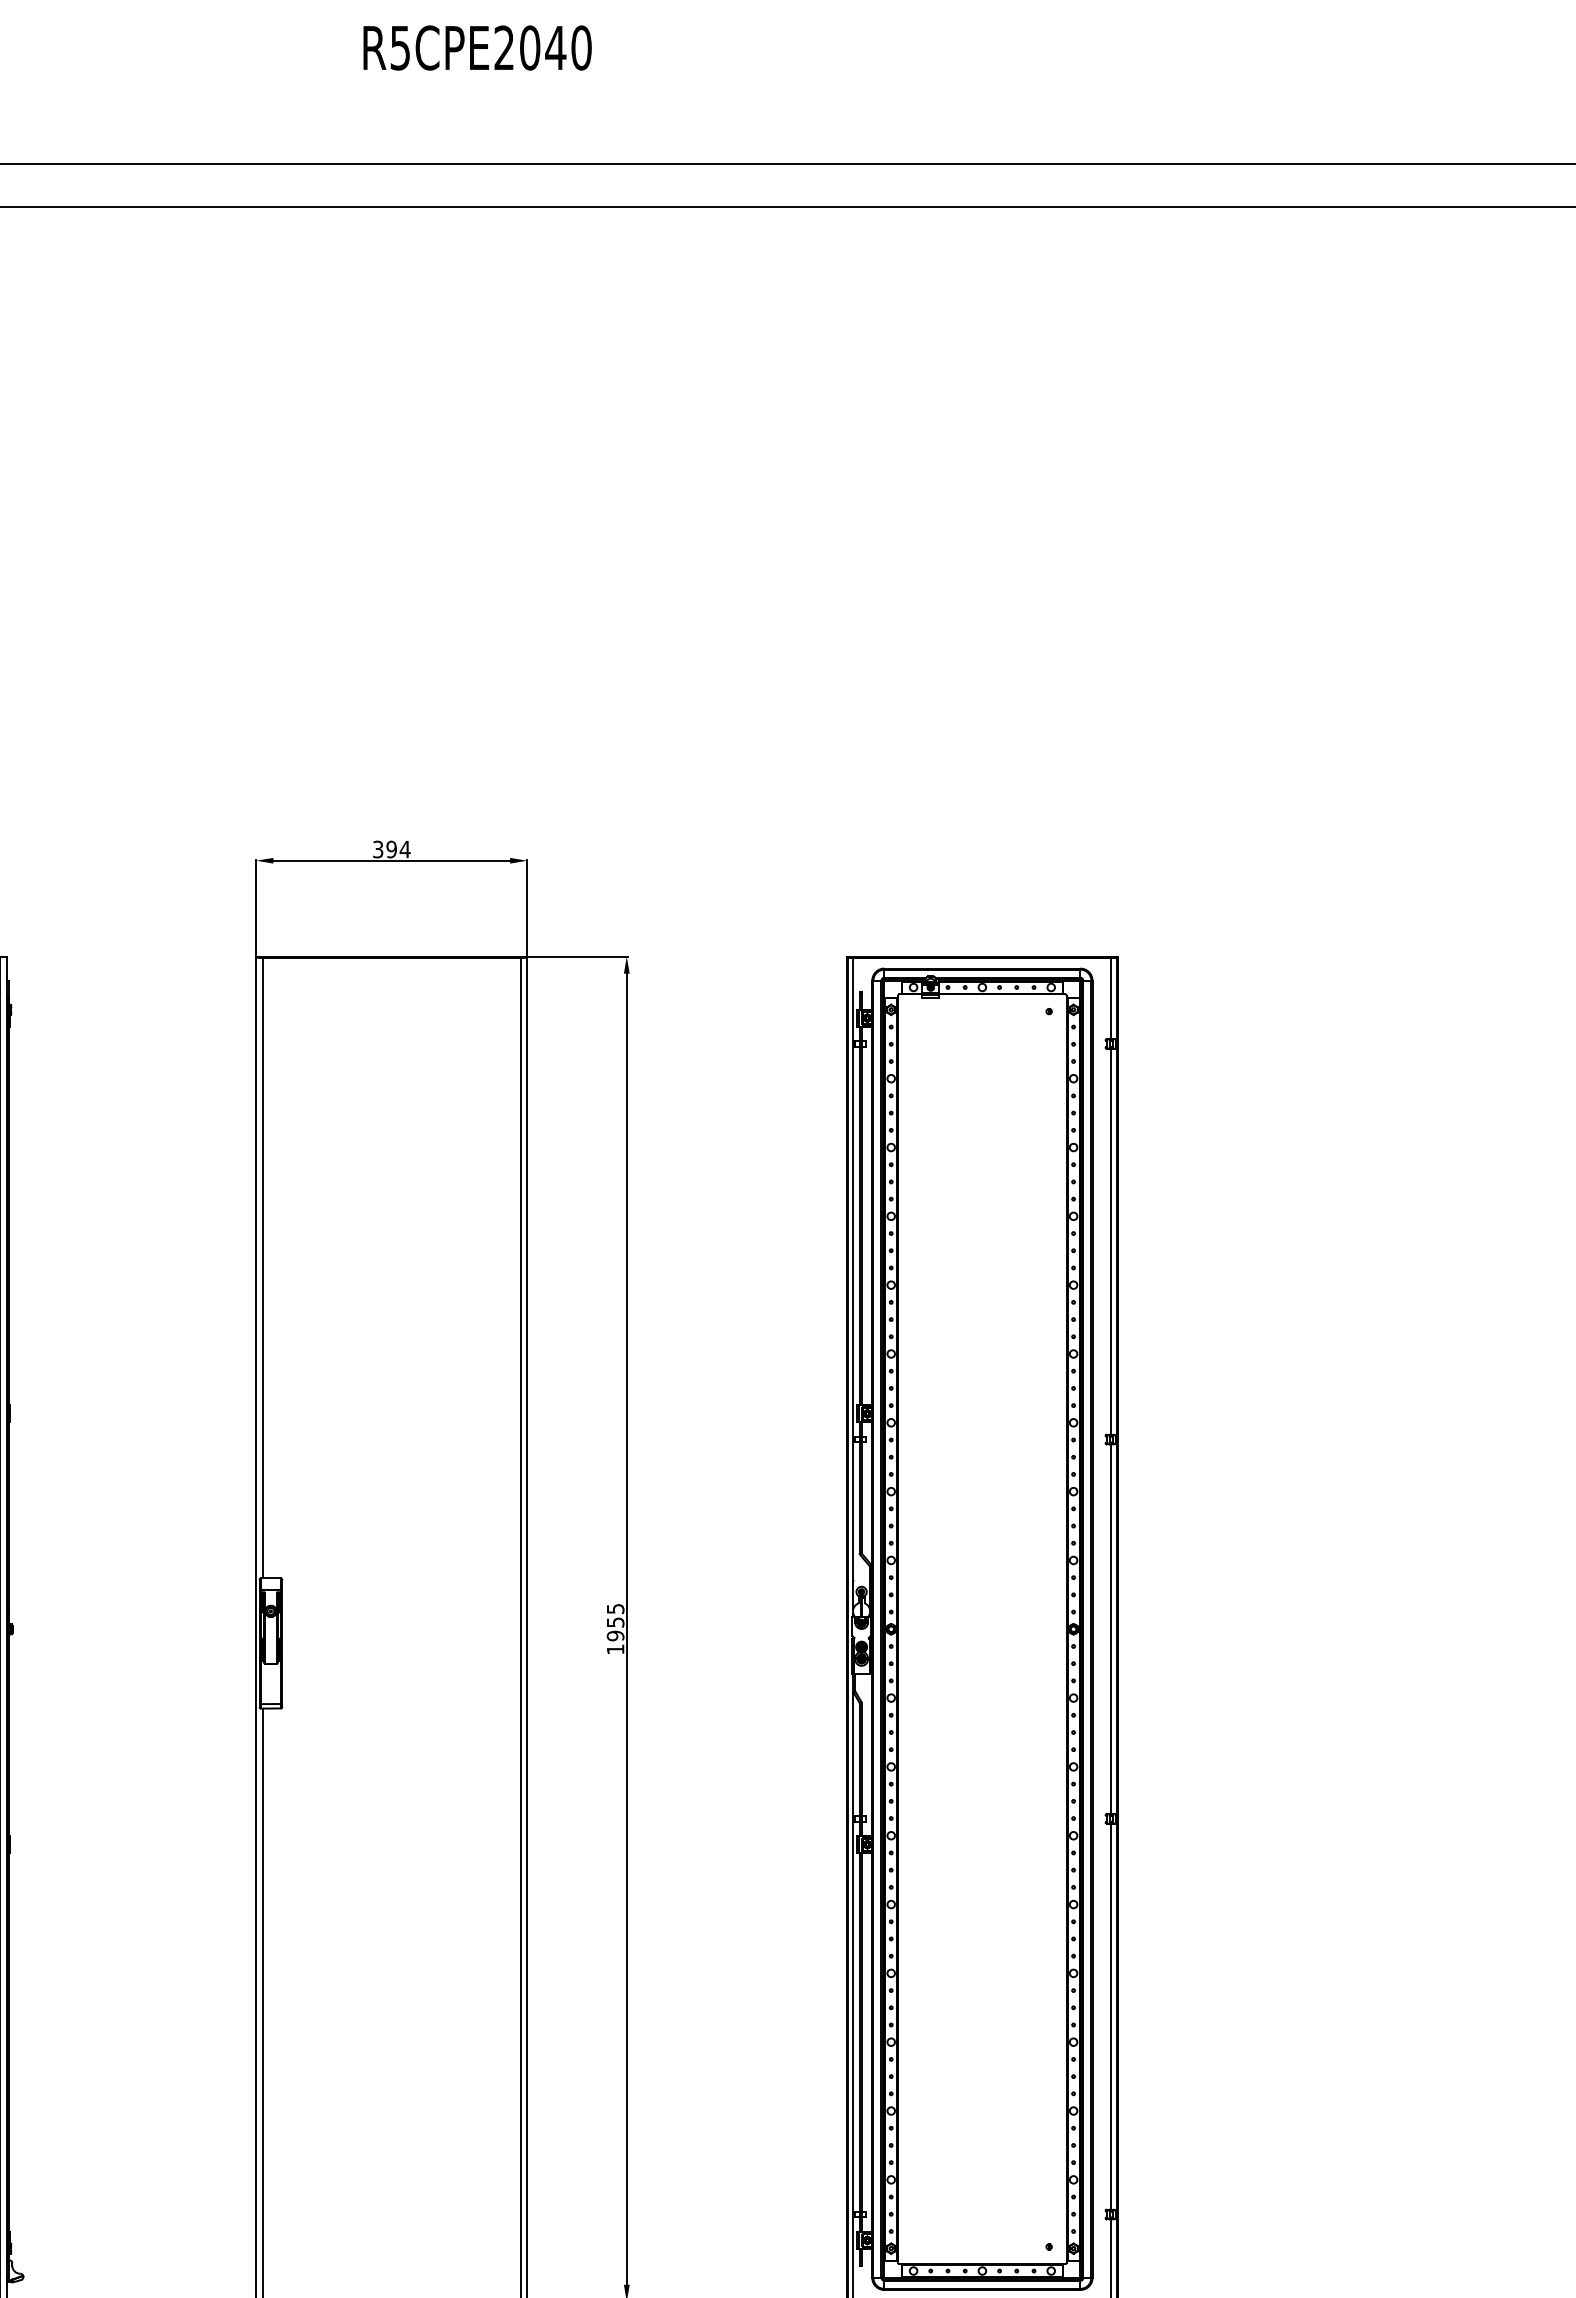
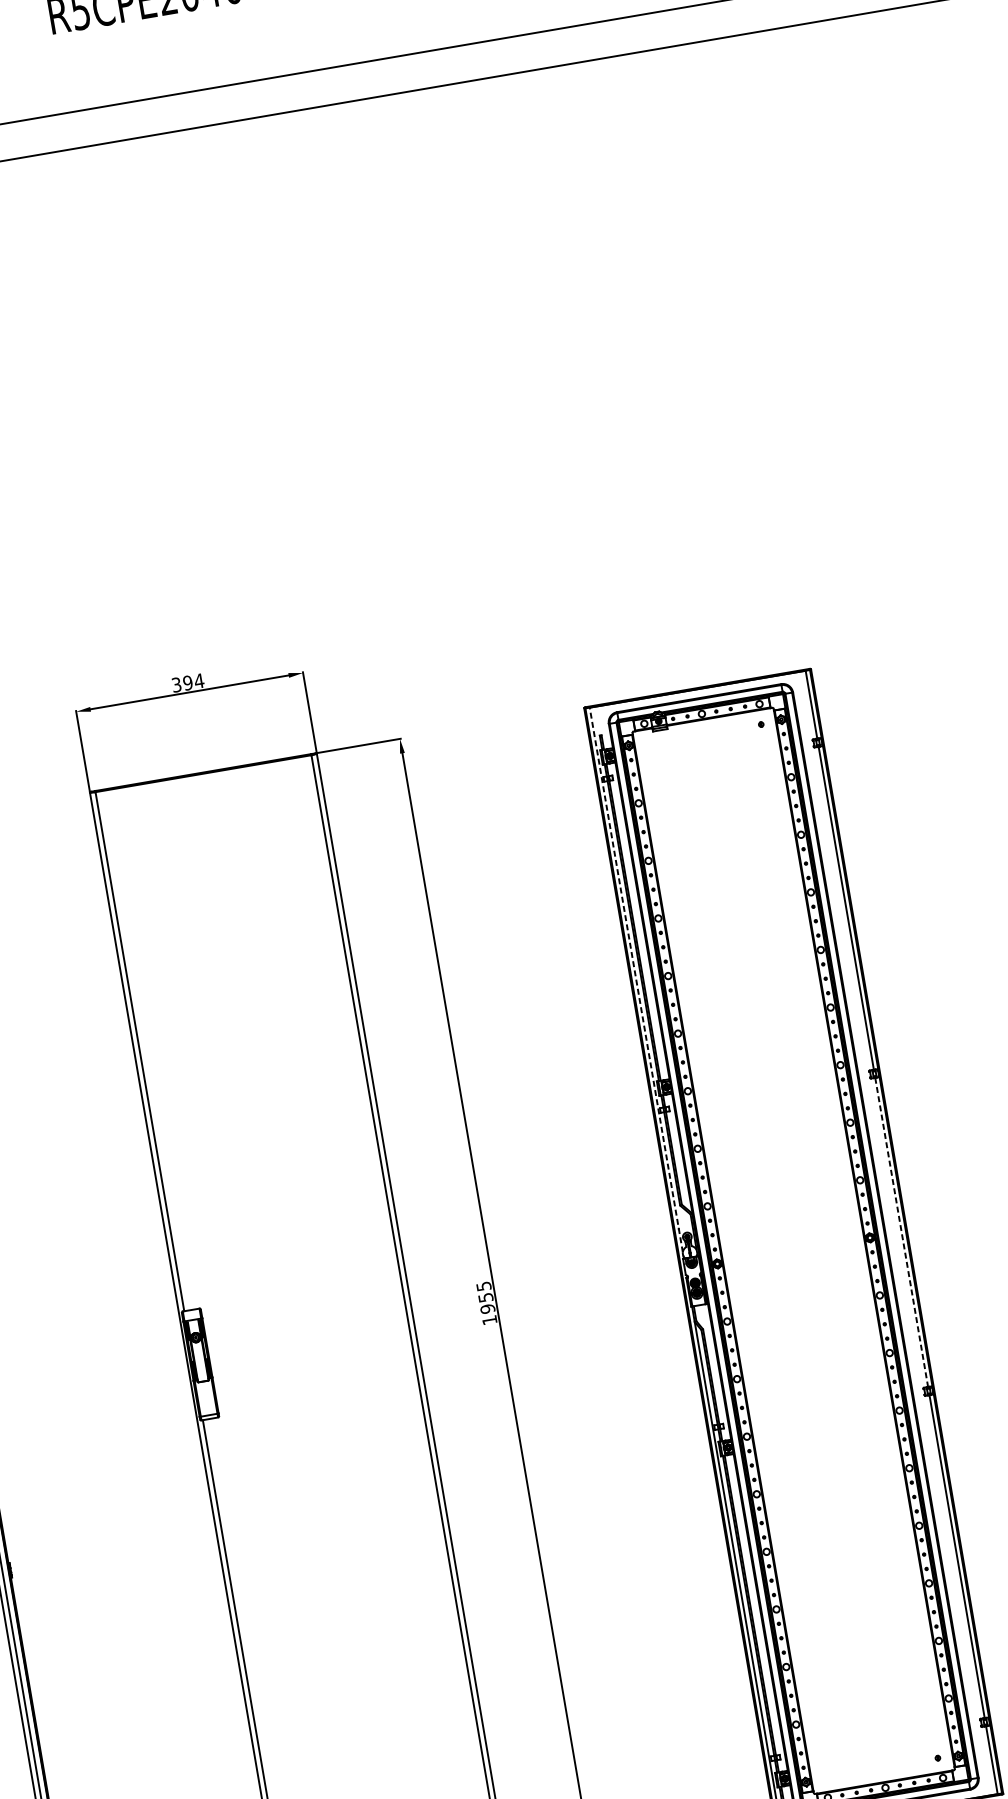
line: (853, 1283) -> (636, 980), solid -> dashed
line: (1111, 1629) -> (901, 1232), solid -> dashed

